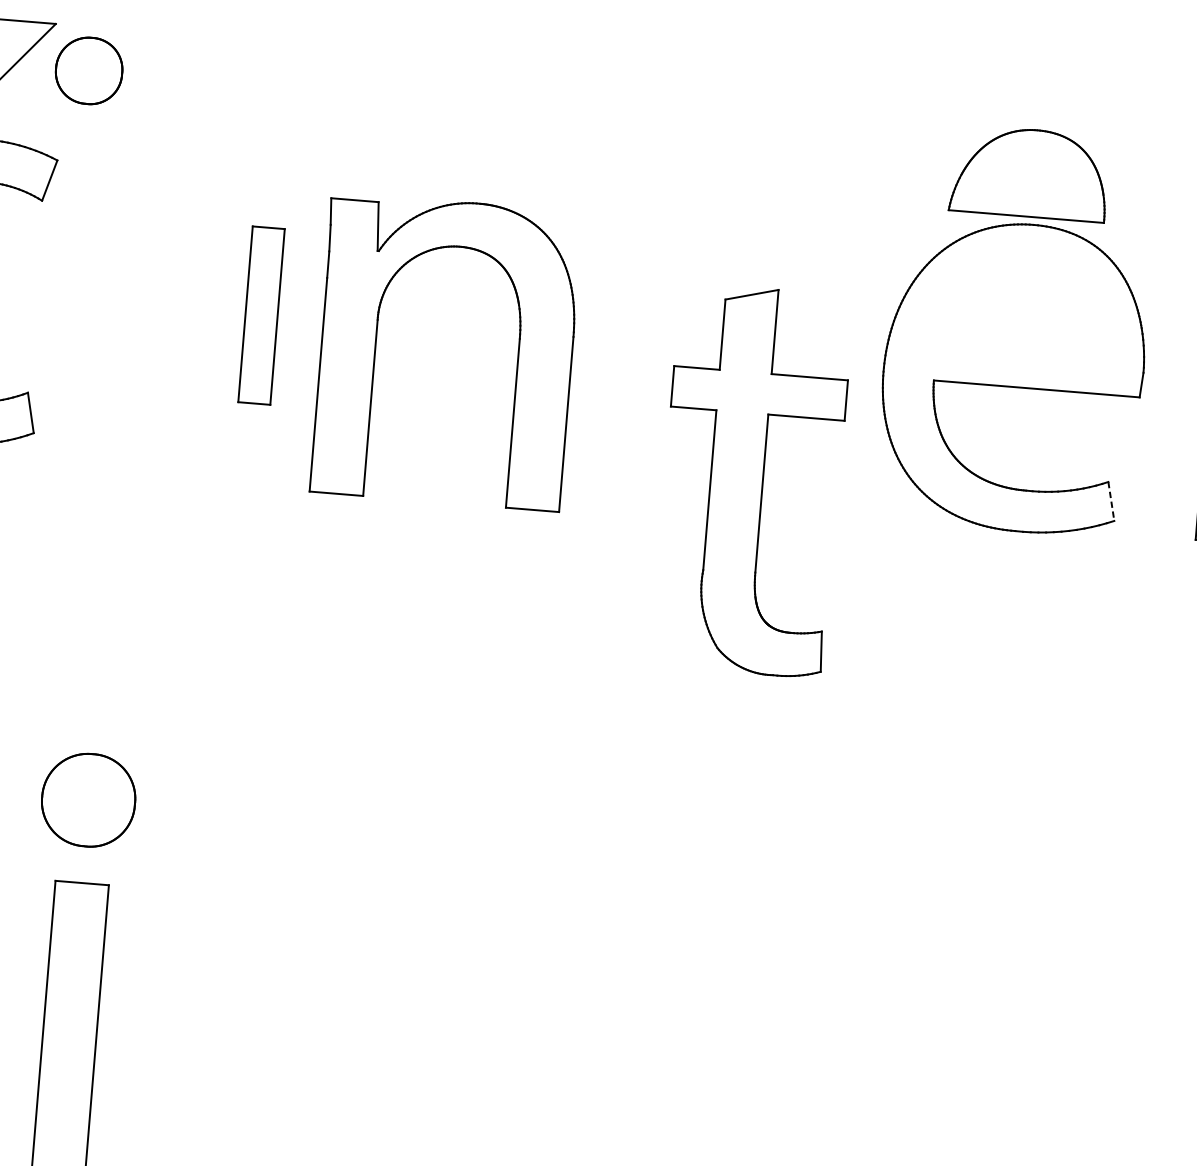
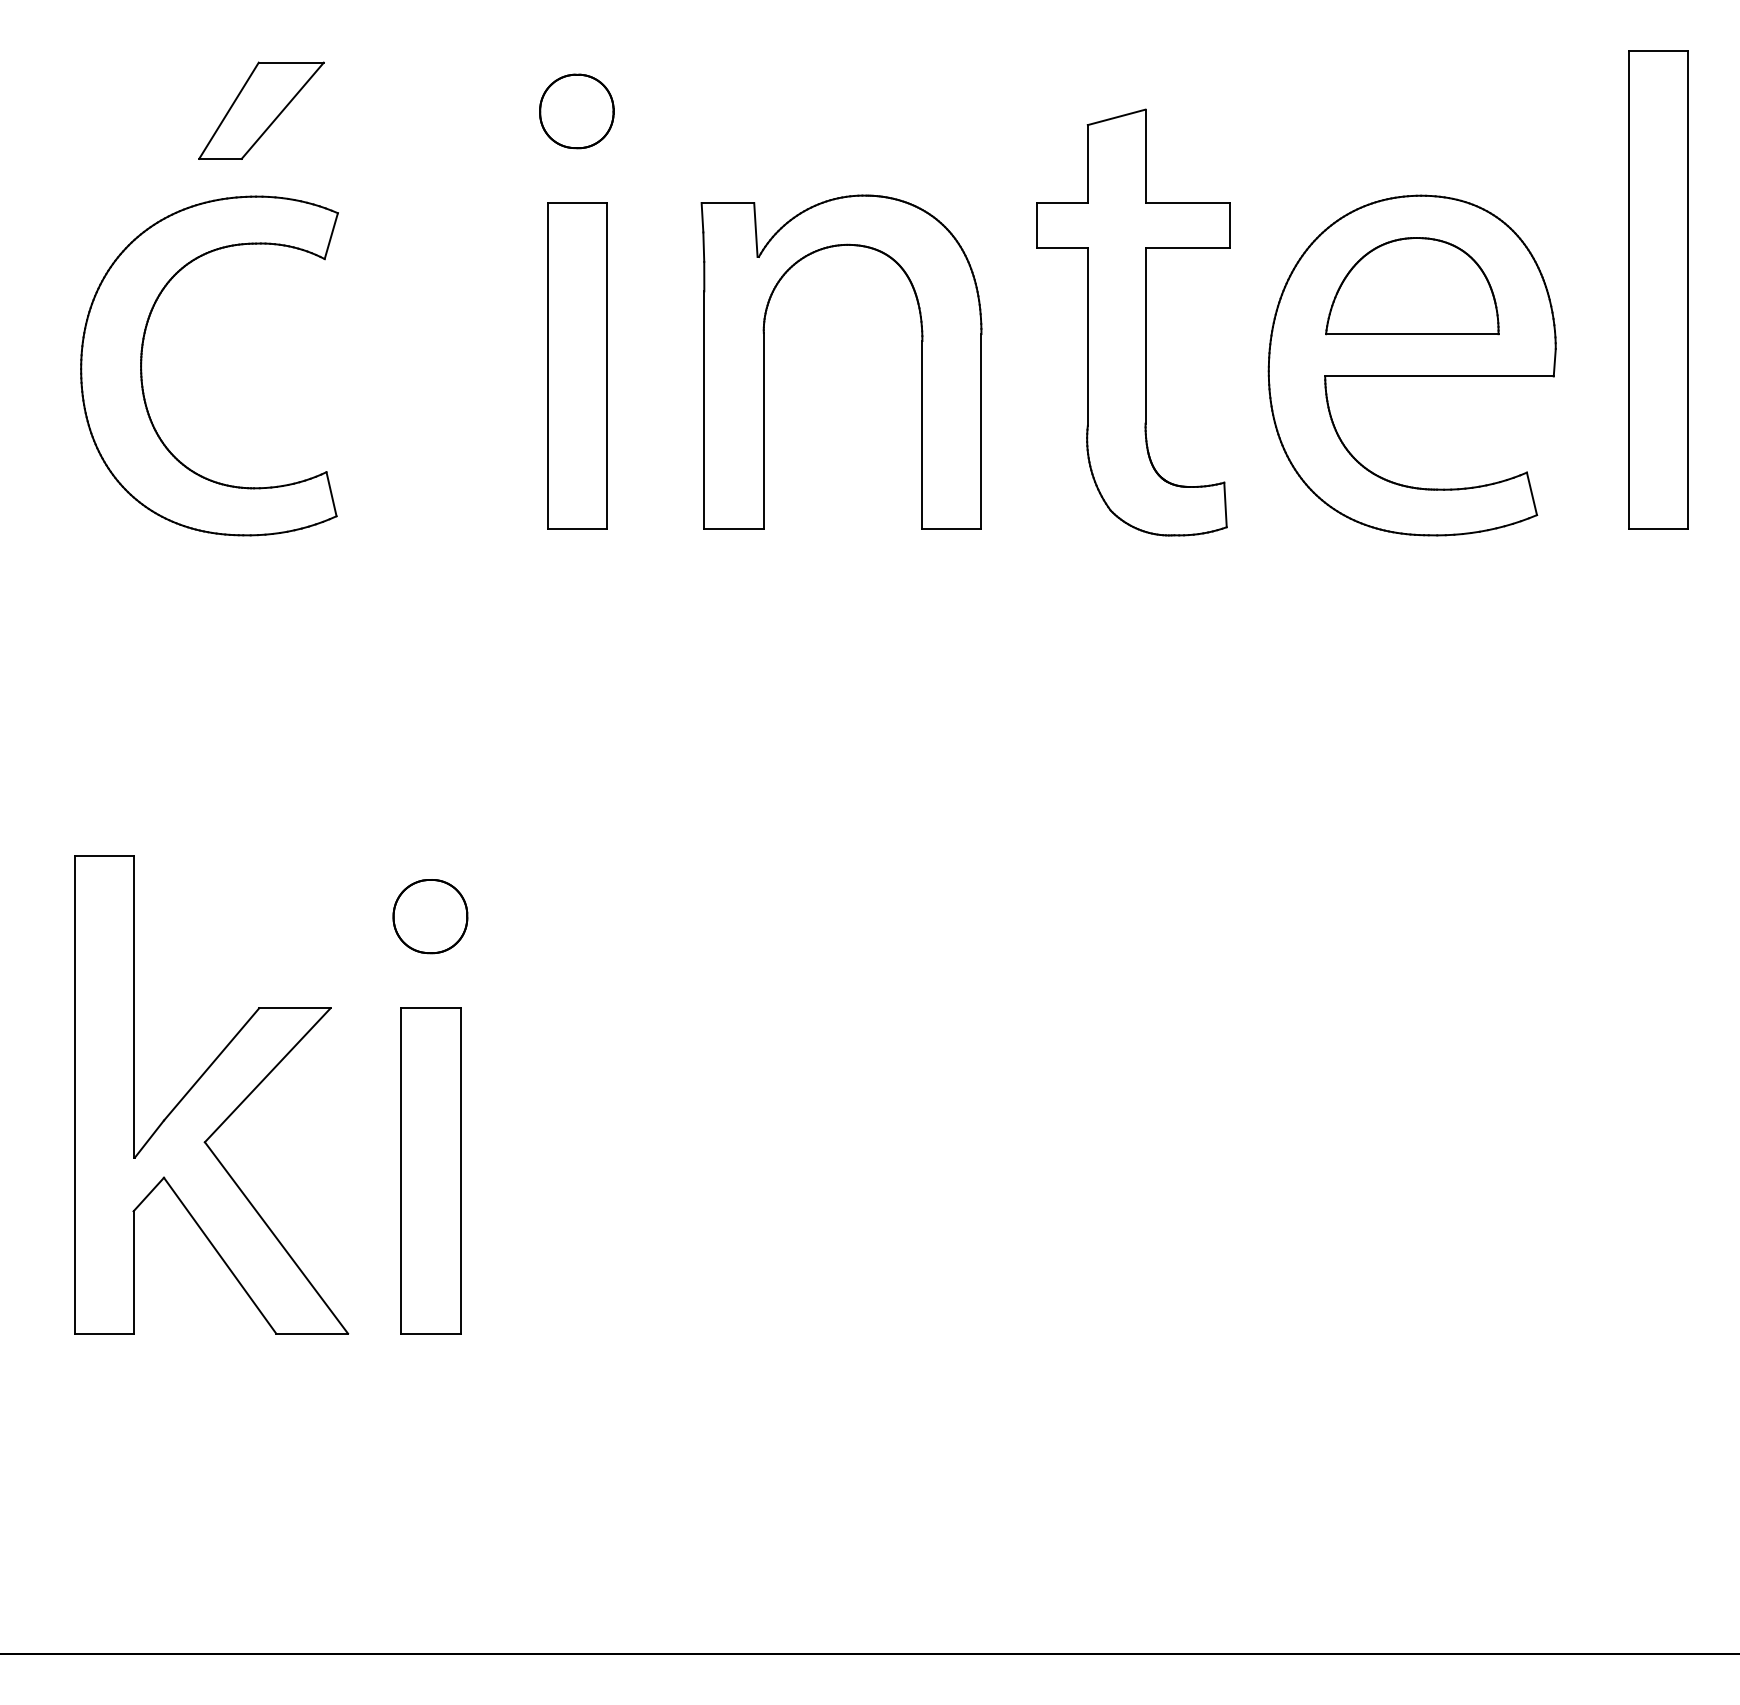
part: (88, 70) -> (576, 111), moved
part: (1030, 173) -> (1412, 286), moved
part: (261, 315) -> (577, 365), size x1.67
part: (376, 345) -> (764, 361), moved
part: (751, 480) -> (1133, 322), moved
line: (1110, 501) -> (1531, 493), dashed -> solid
part: (88, 800) -> (430, 916), size x0.71

